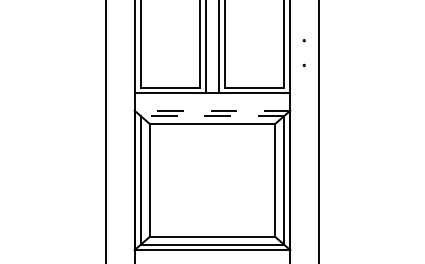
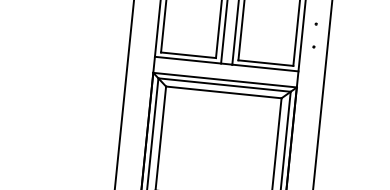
line: (212, 110) -> (225, 79), dashed -> solid
line: (212, 116) -> (224, 85), dashed -> solid

